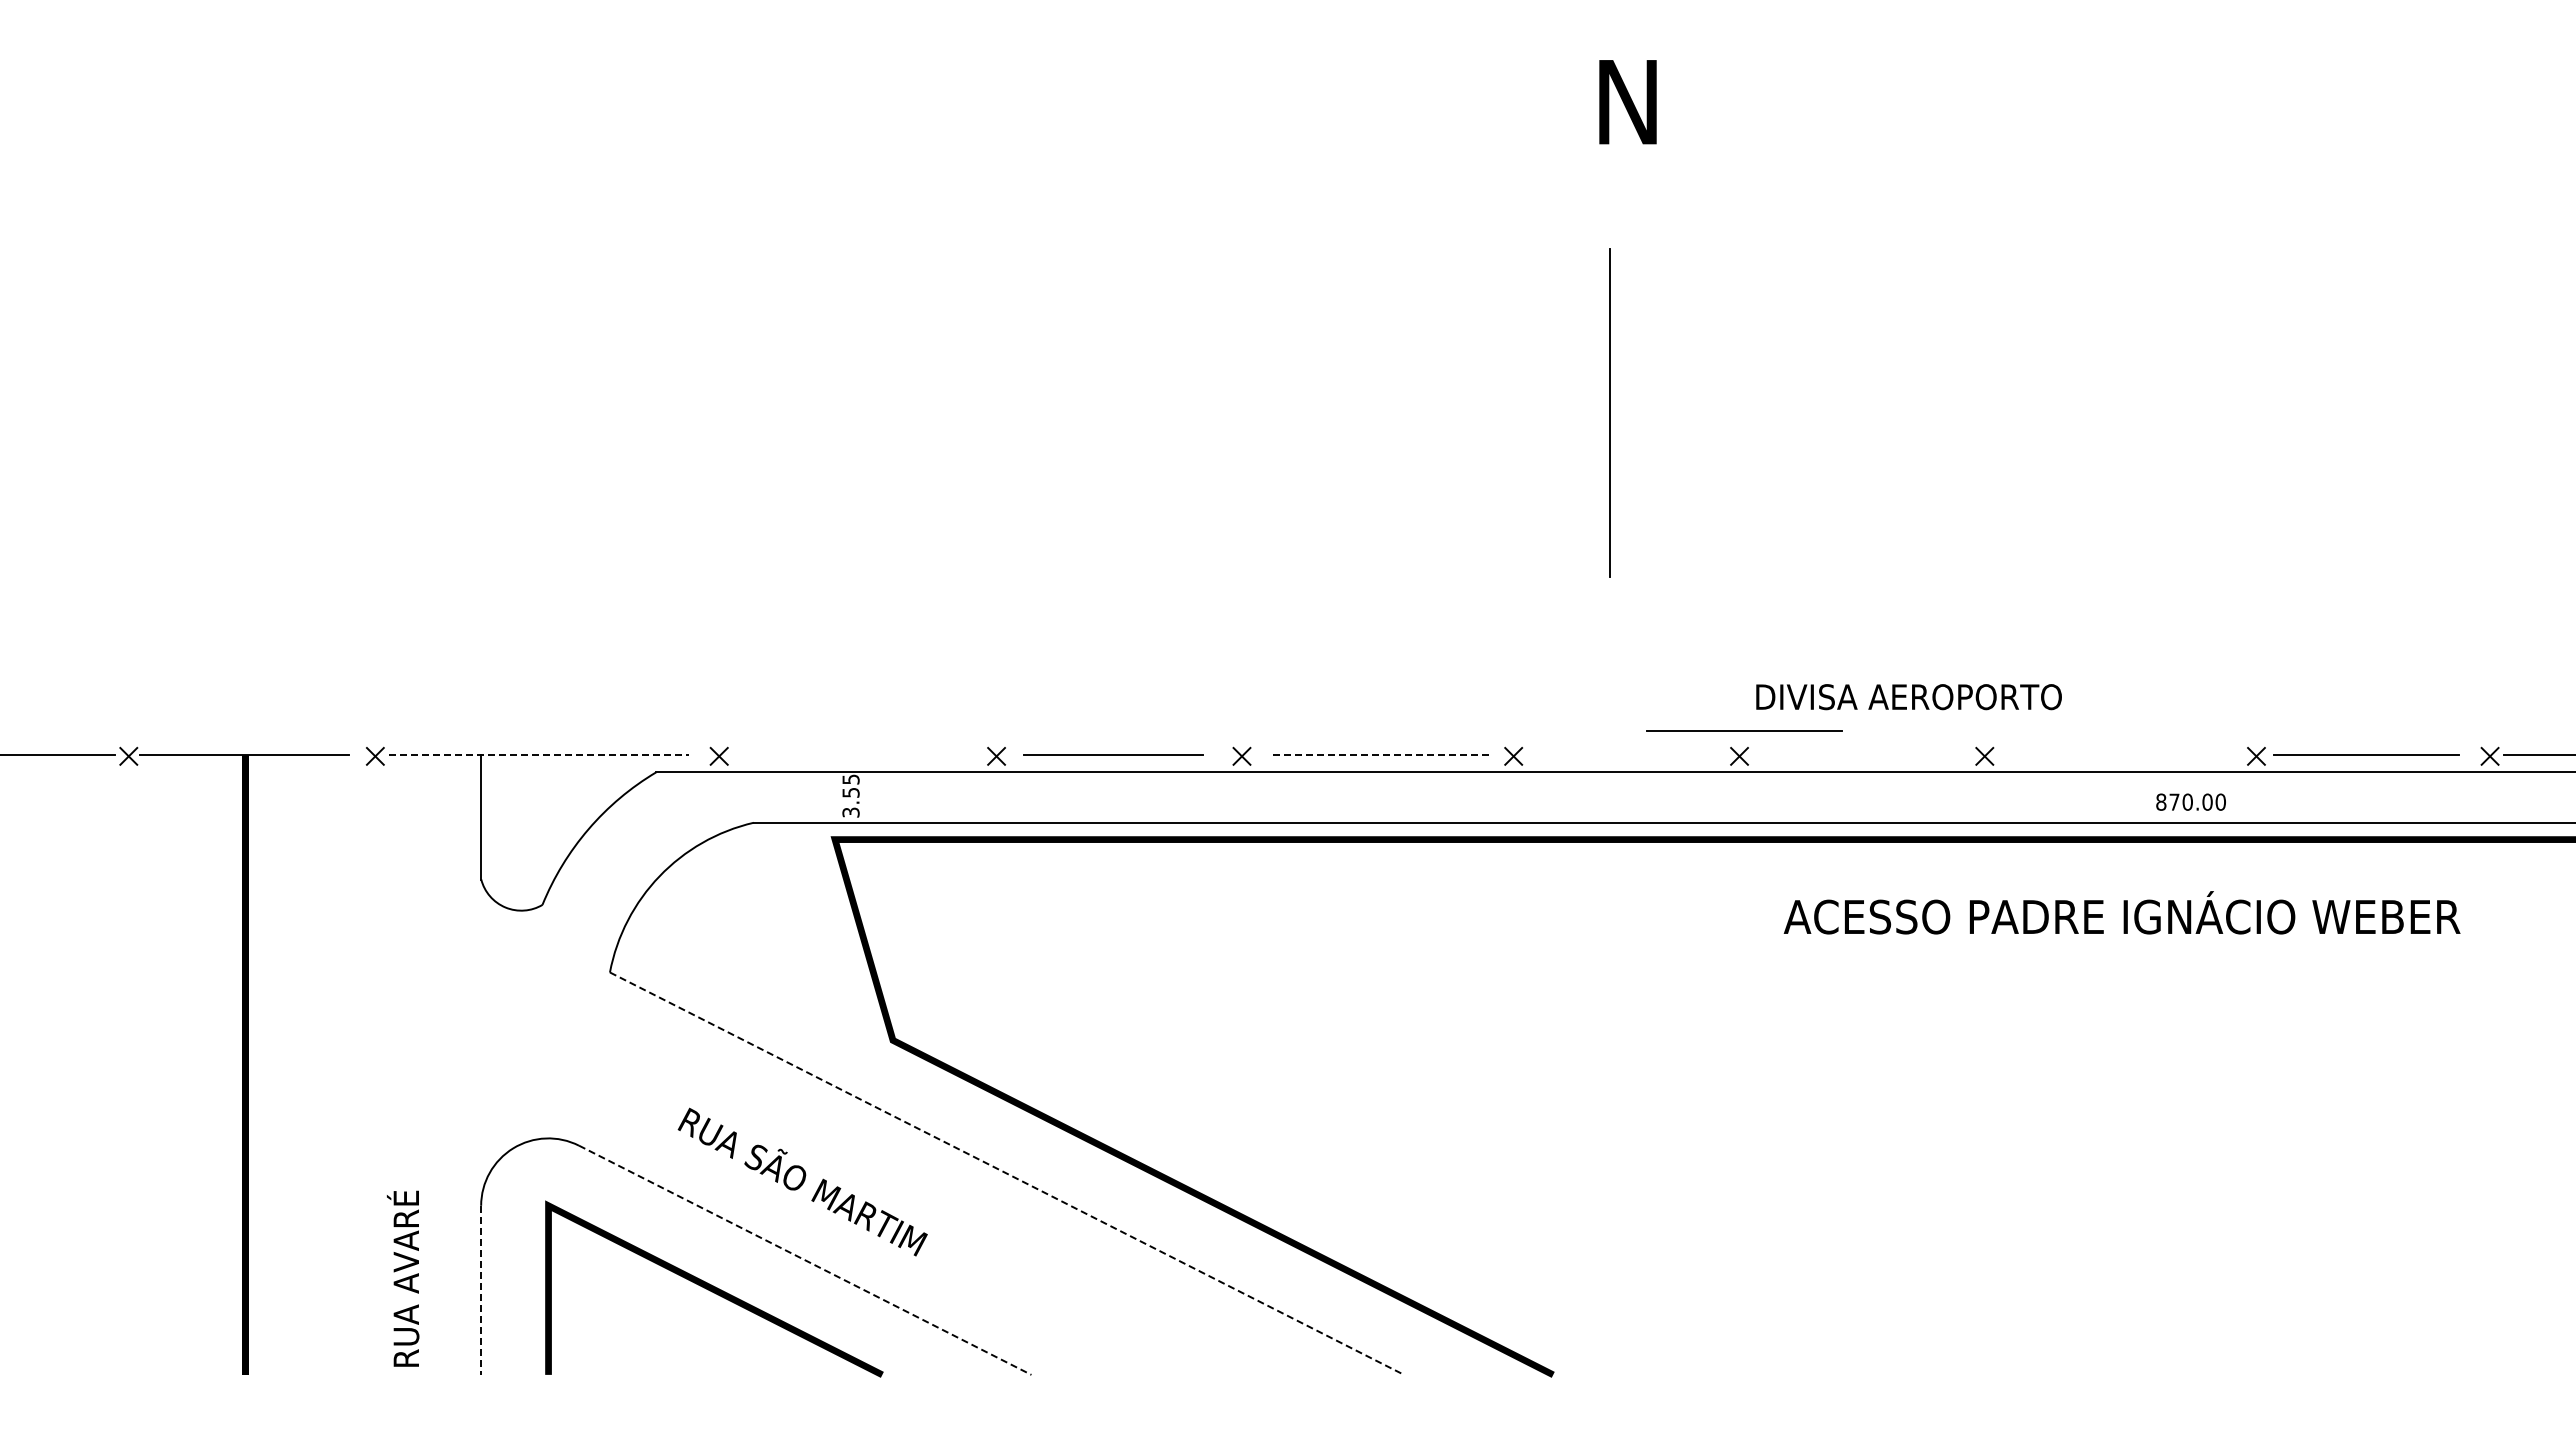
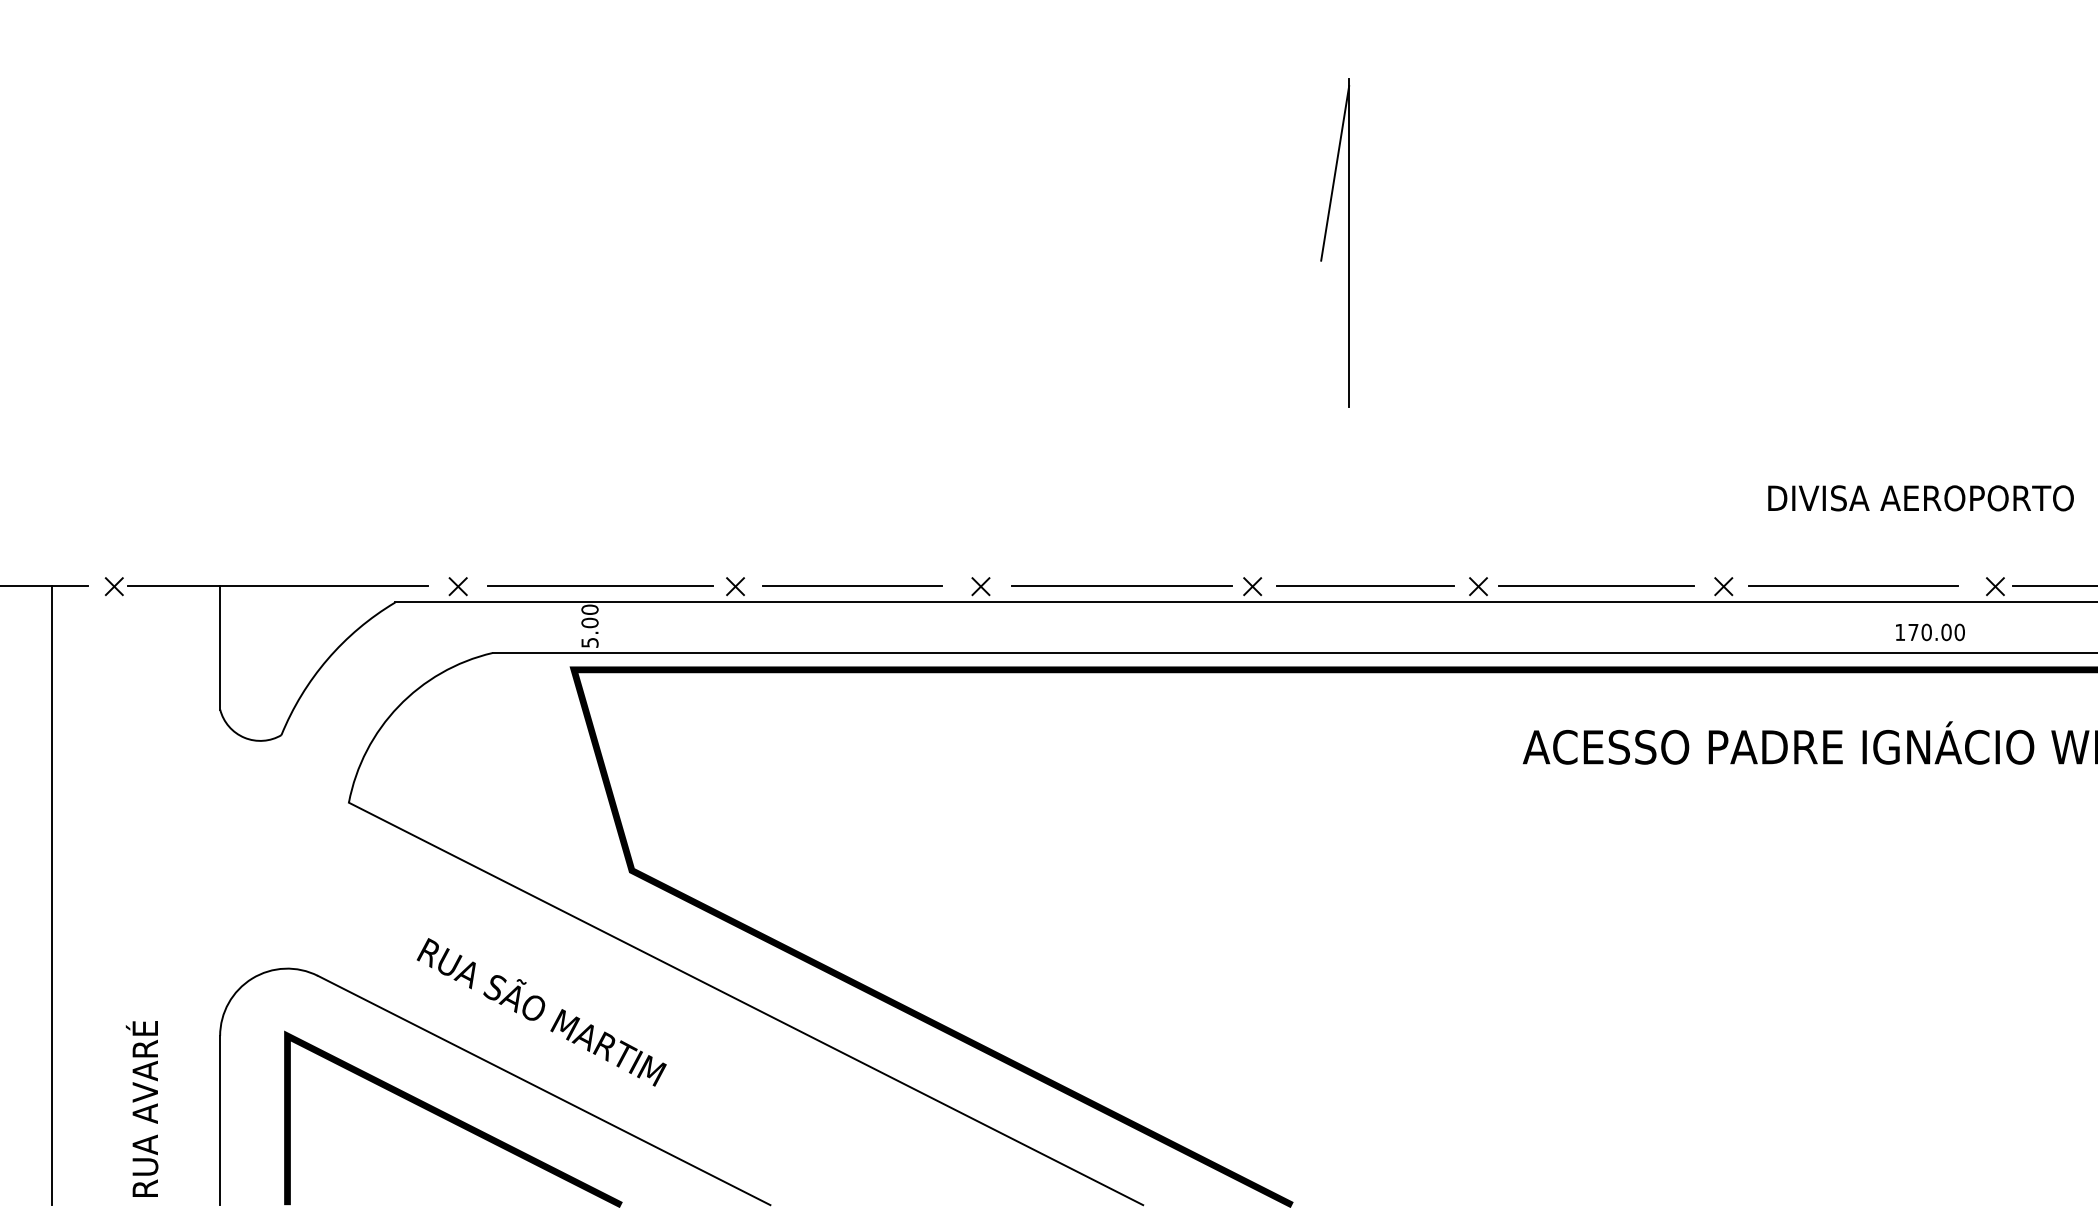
line: (1596, 342) -> (1335, 172), added
text: (1908, 697) -> (1920, 498), moved
line: (1744, 730) -> (1596, 584), moved
line: (1626, 754) -> (1365, 584), added
line: (539, 755) -> (278, 585), dashed -> solid
line: (860, 755) -> (599, 585), added
line: (1383, 755) -> (1122, 585), dashed -> solid
line: (2114, 755) -> (1853, 585), added
text: (850, 795) -> (589, 625), 3.55 -> 5.00
text: (2161, 801) -> (1900, 631), 870.00 -> 170.00
line: (312, 1064) -> (51, 894), added
line: (1007, 1173) -> (746, 1003), dashed -> solid
line: (805, 1260) -> (544, 1090), dashed -> solid
line: (481, 1290) -> (220, 1120), dashed -> solid

